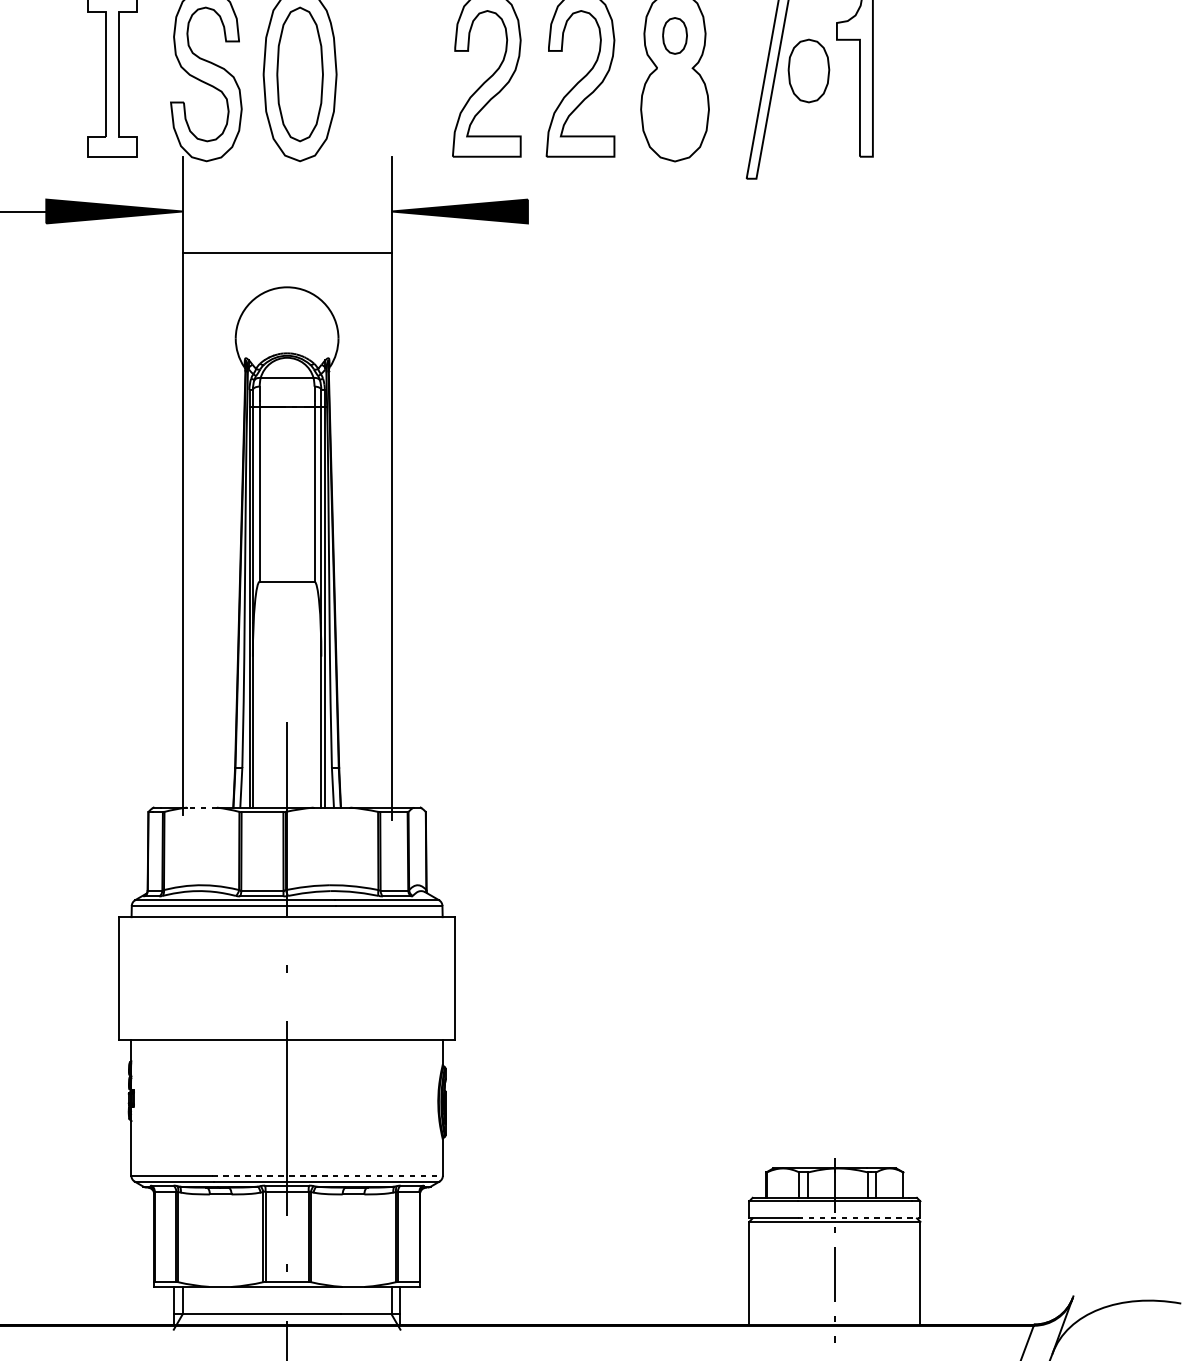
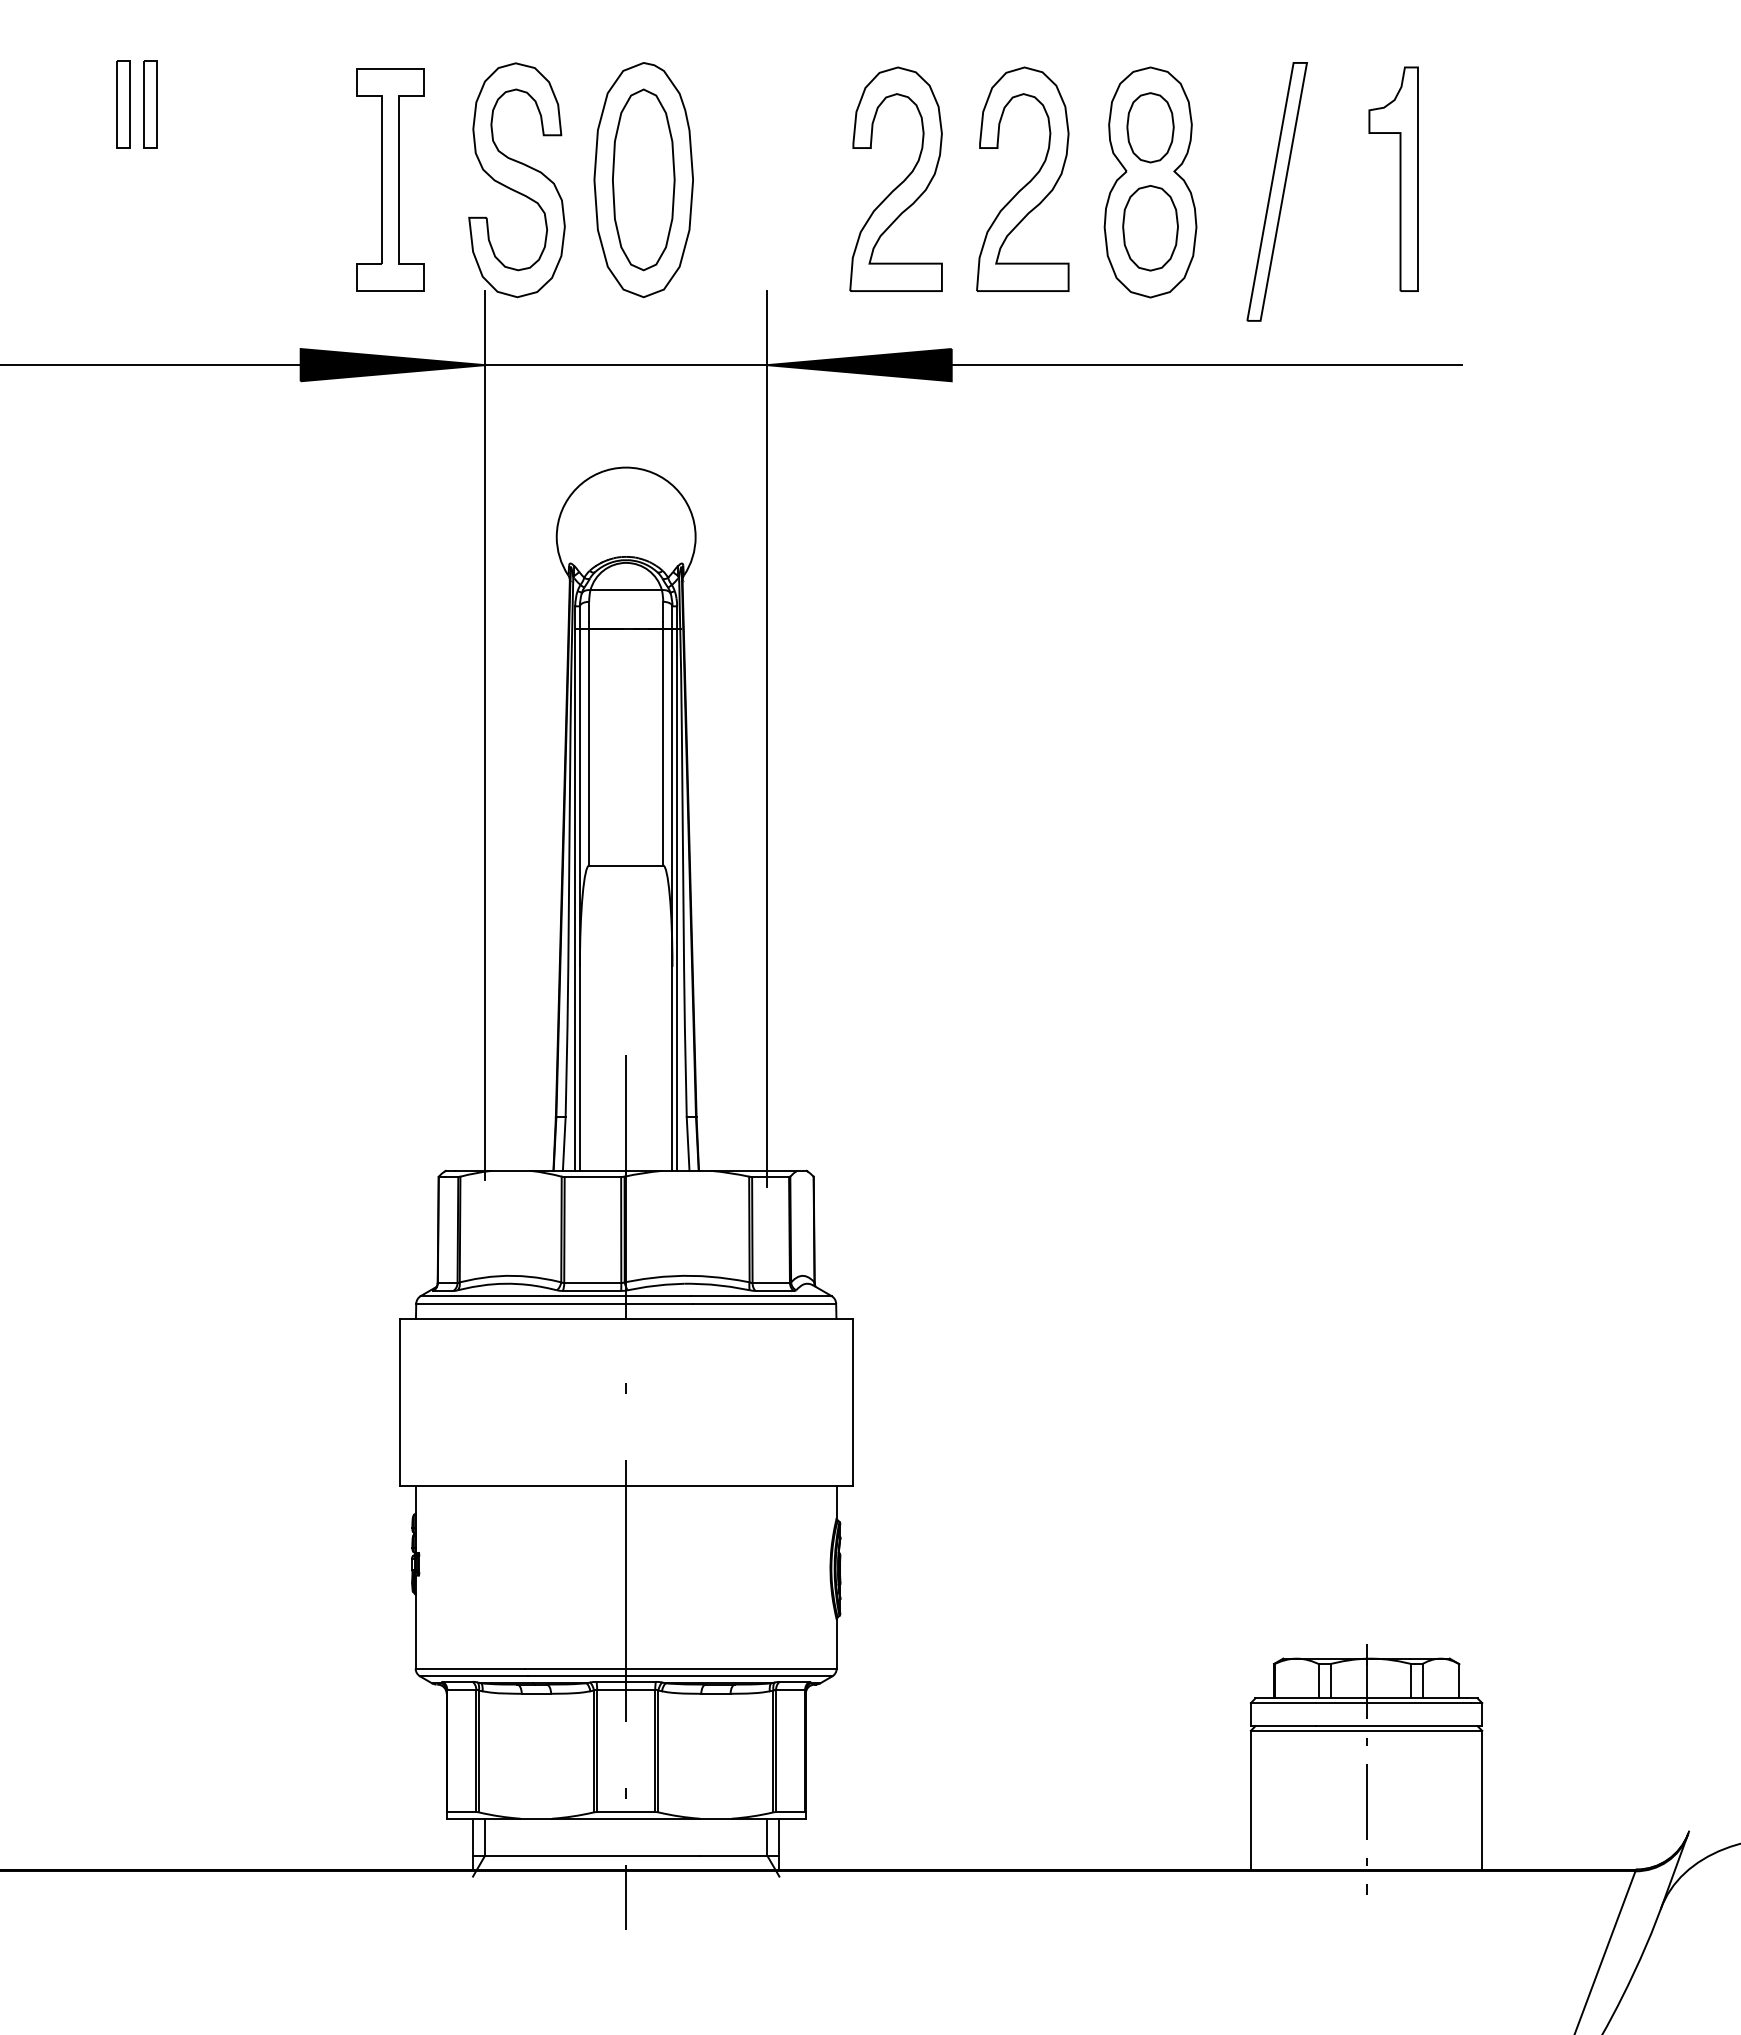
part: (675, 35) -> (1150, 127), size x1.43
part: (808, 71) -> (1150, 228), moved
line: (716, 211) -> (1206, 365), added
line: (287, 253) -> (626, 365), moved
line: (201, 807) -> (510, 1170), dashed -> solid
line: (328, 1175) -> (681, 1668), dashed -> solid
line: (859, 1218) -> (1399, 1726), dashed -> solid

